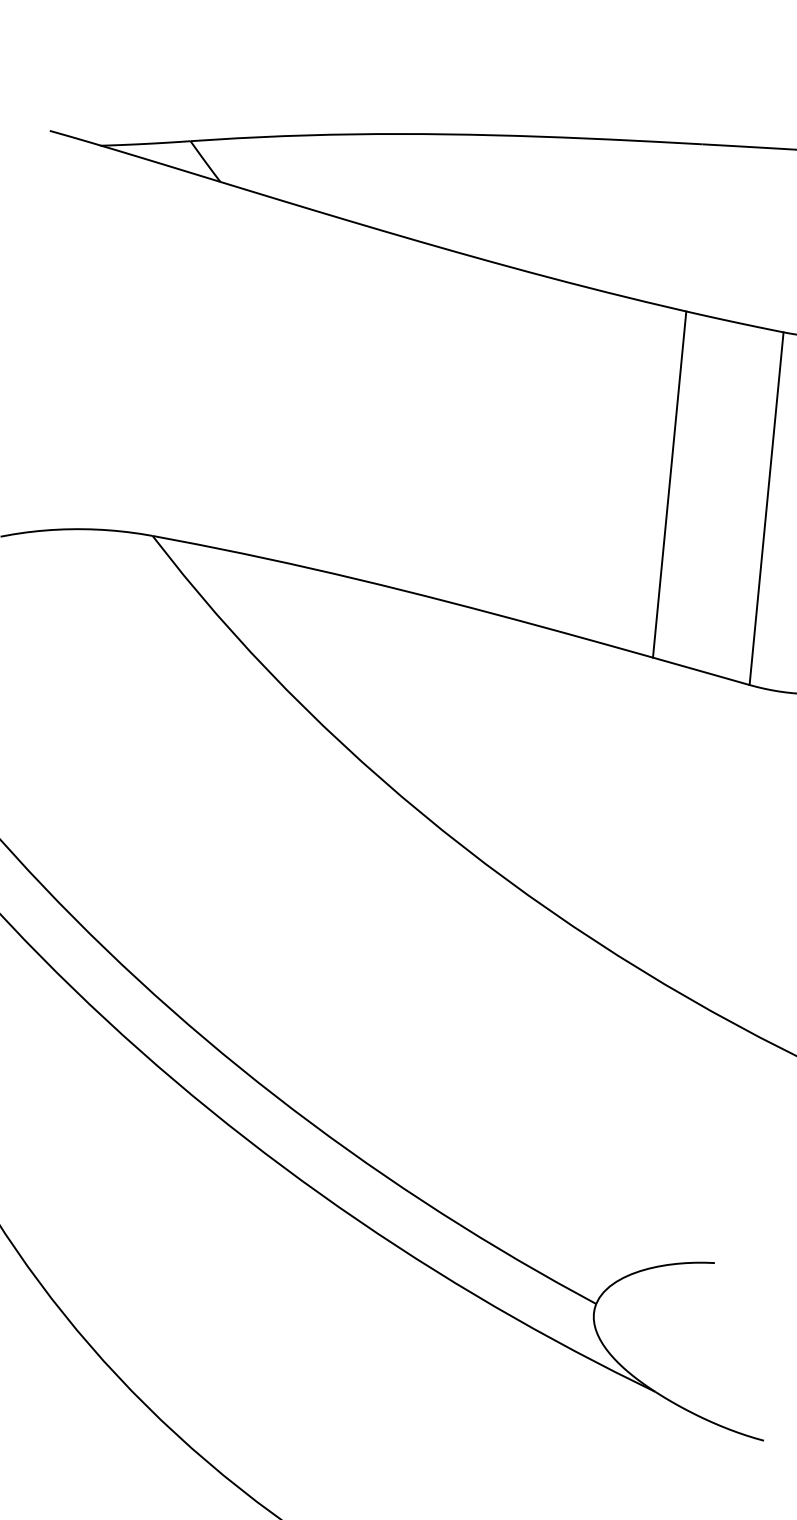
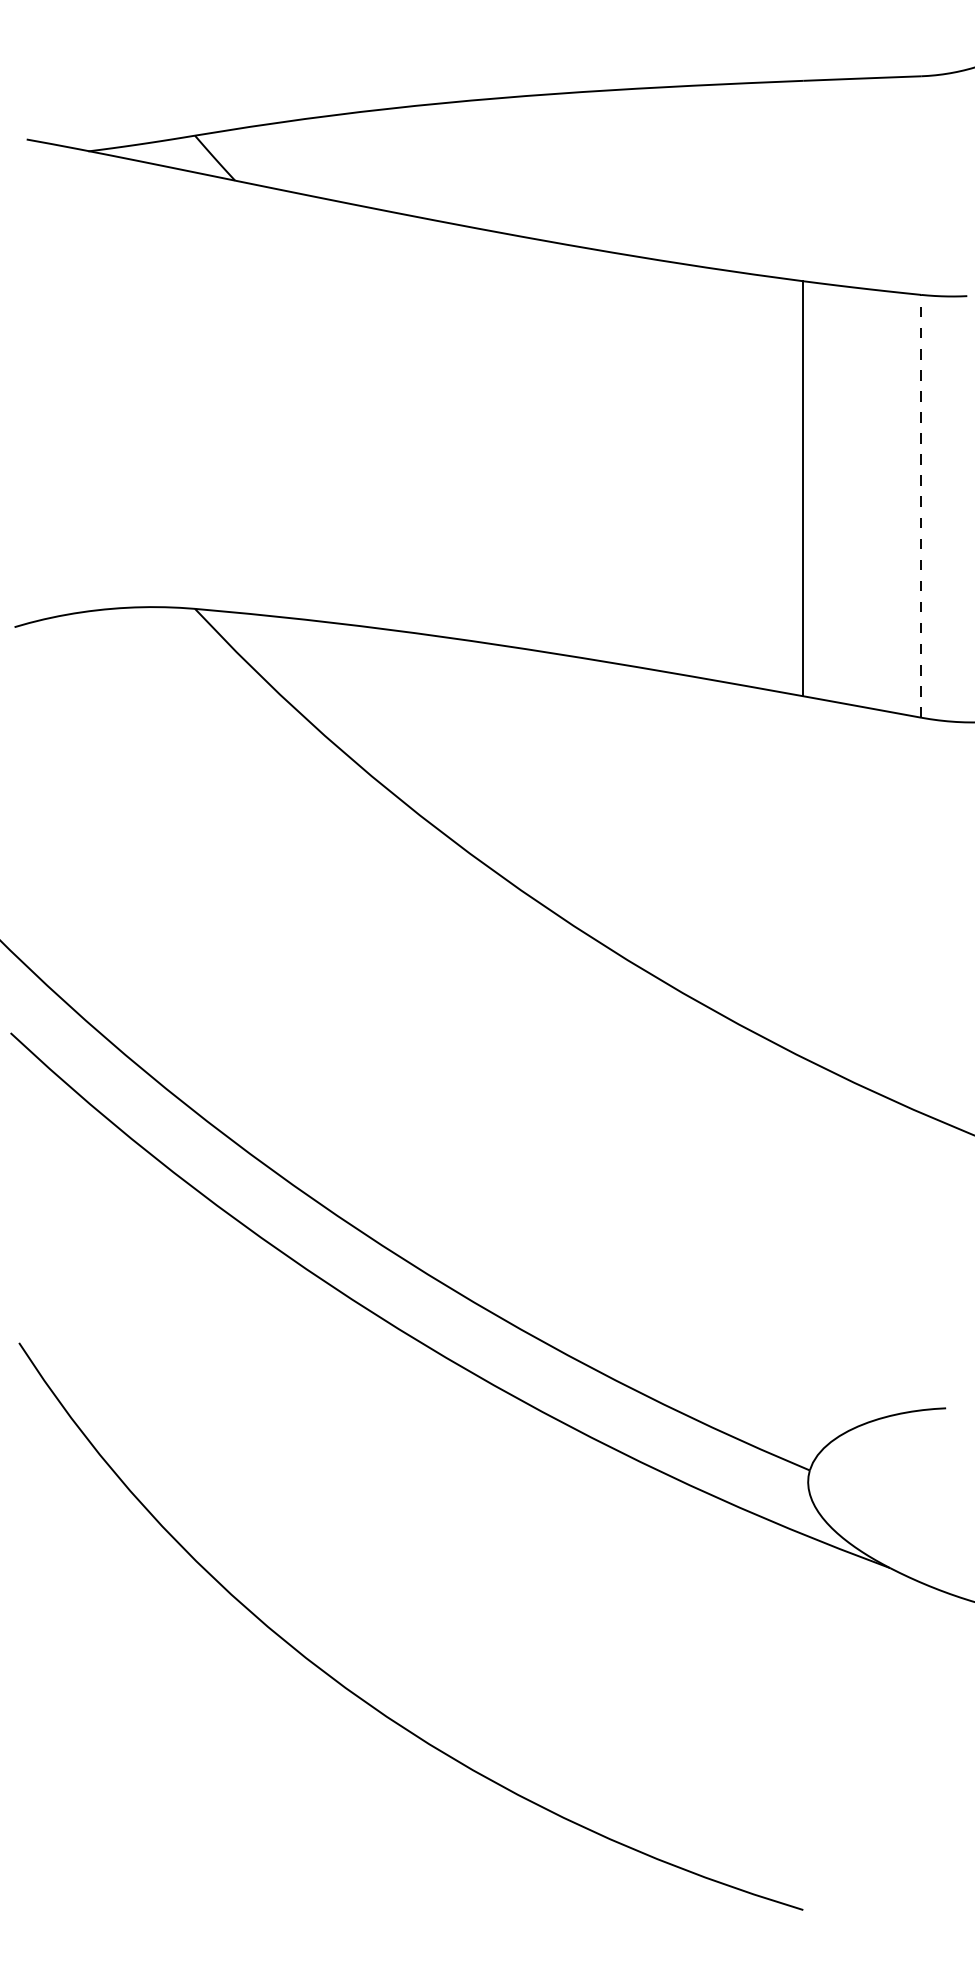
line: (766, 508) -> (921, 505), solid -> dashed

